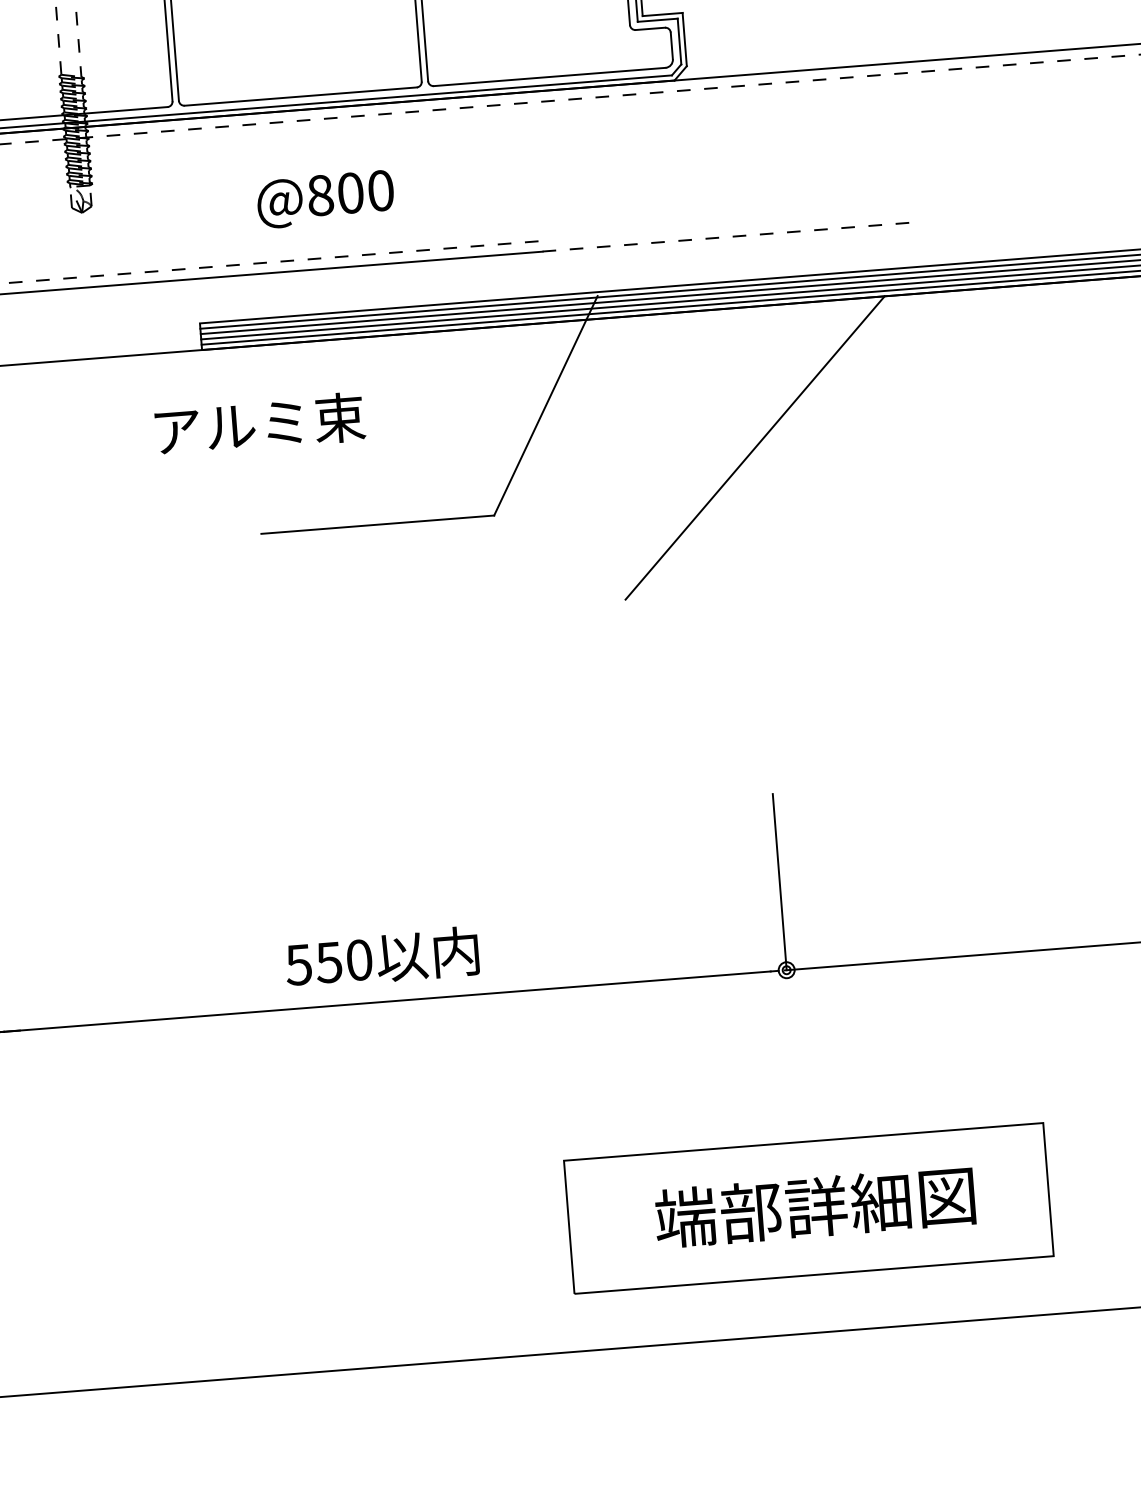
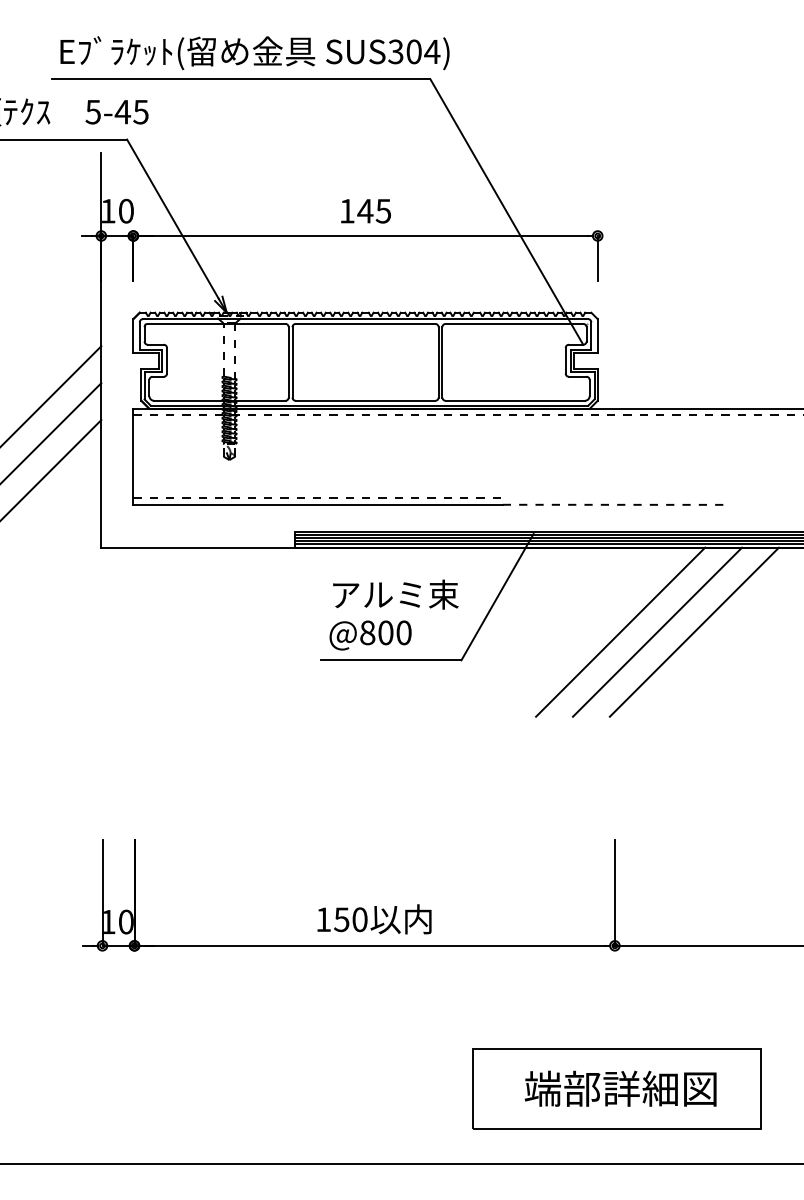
text: (325, 199) -> (370, 635), moved
text: (259, 423) -> (395, 594), moved
line: (876, 437) -> (693, 631), added
line: (816, 441) -> (657, 631), added
text: (298, 964) -> (323, 919), 550 -> 150

